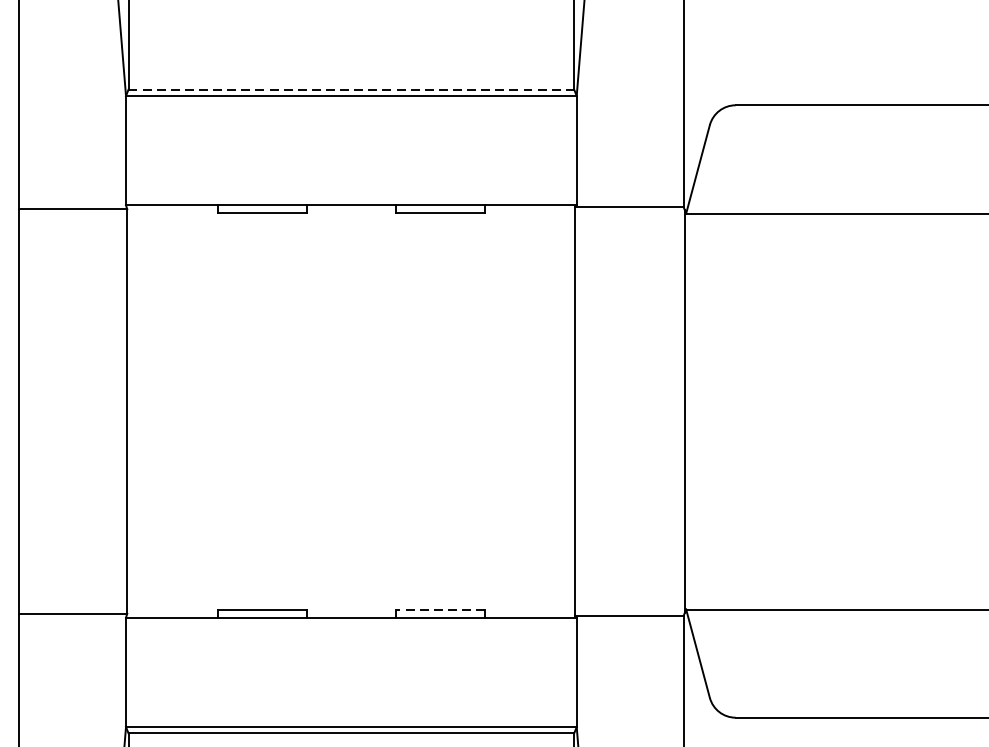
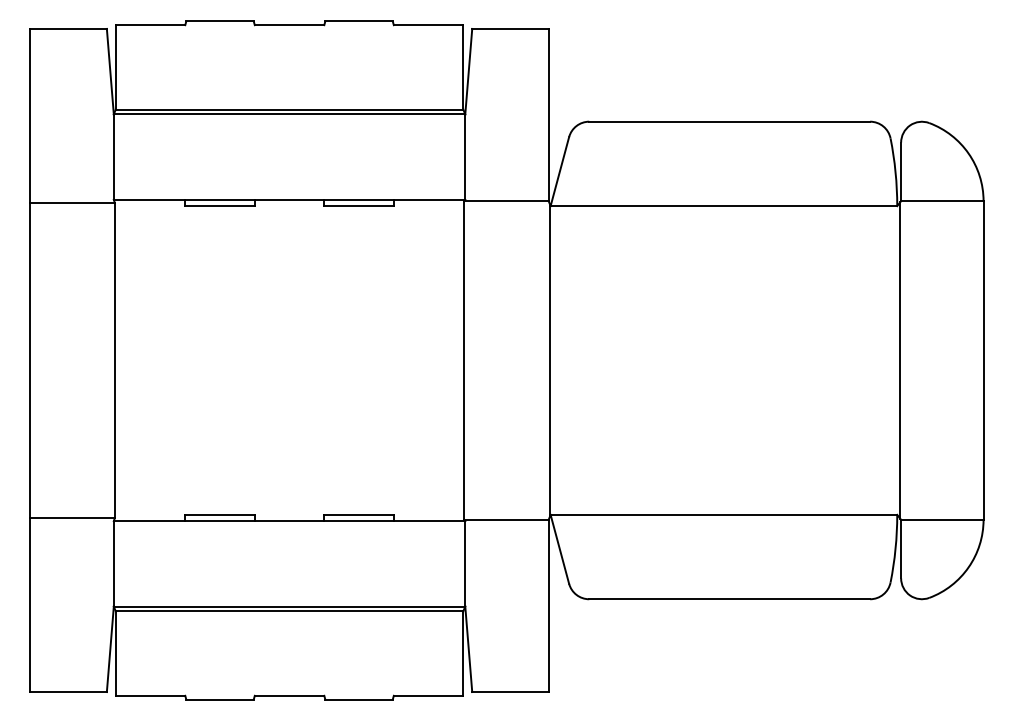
line: (351, 89) -> (289, 109), dashed -> solid
line: (441, 610) -> (359, 515), dashed -> solid

